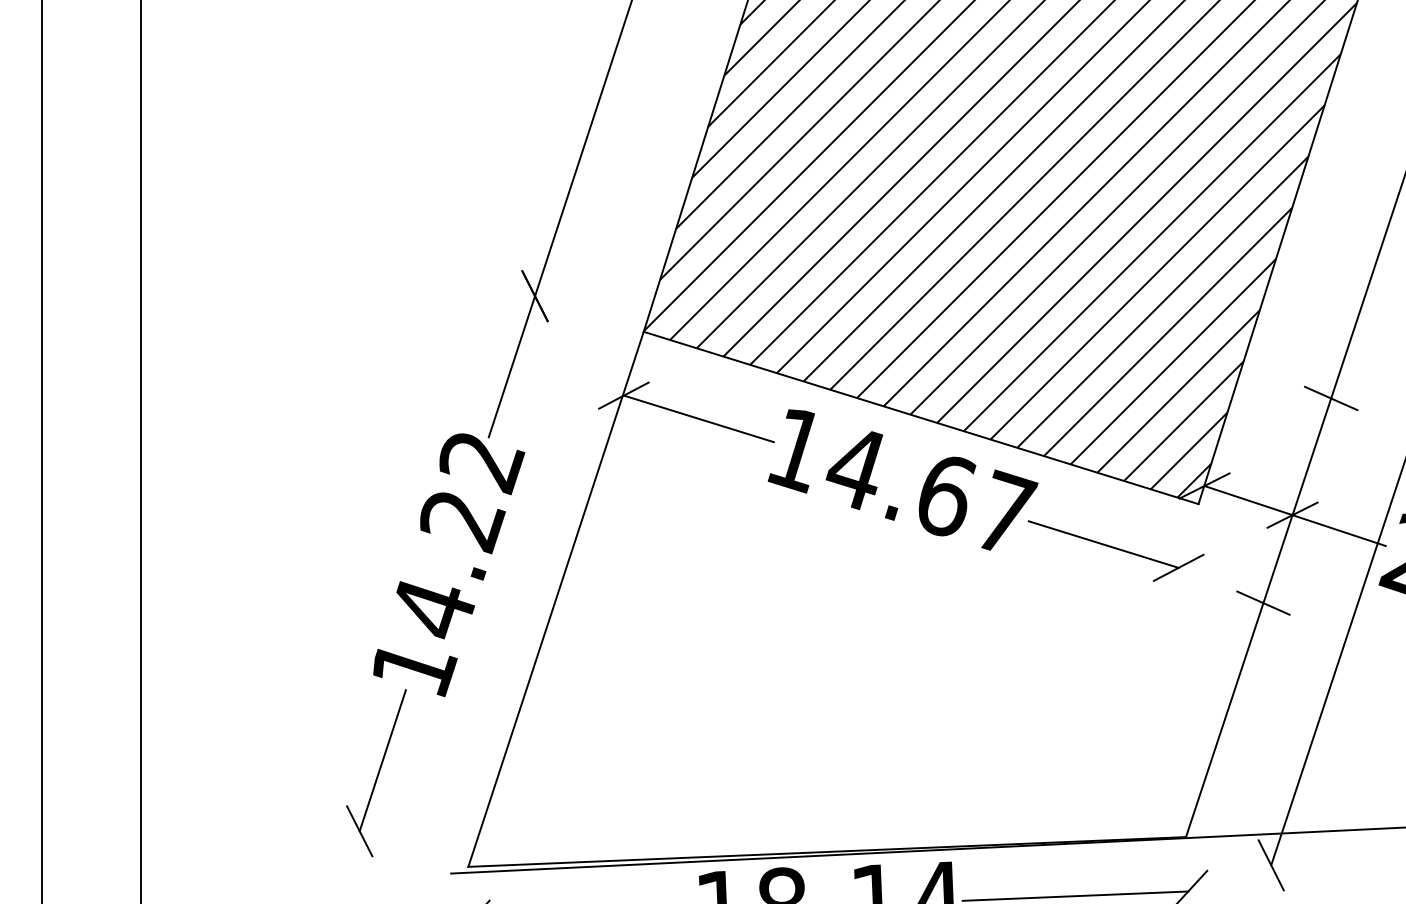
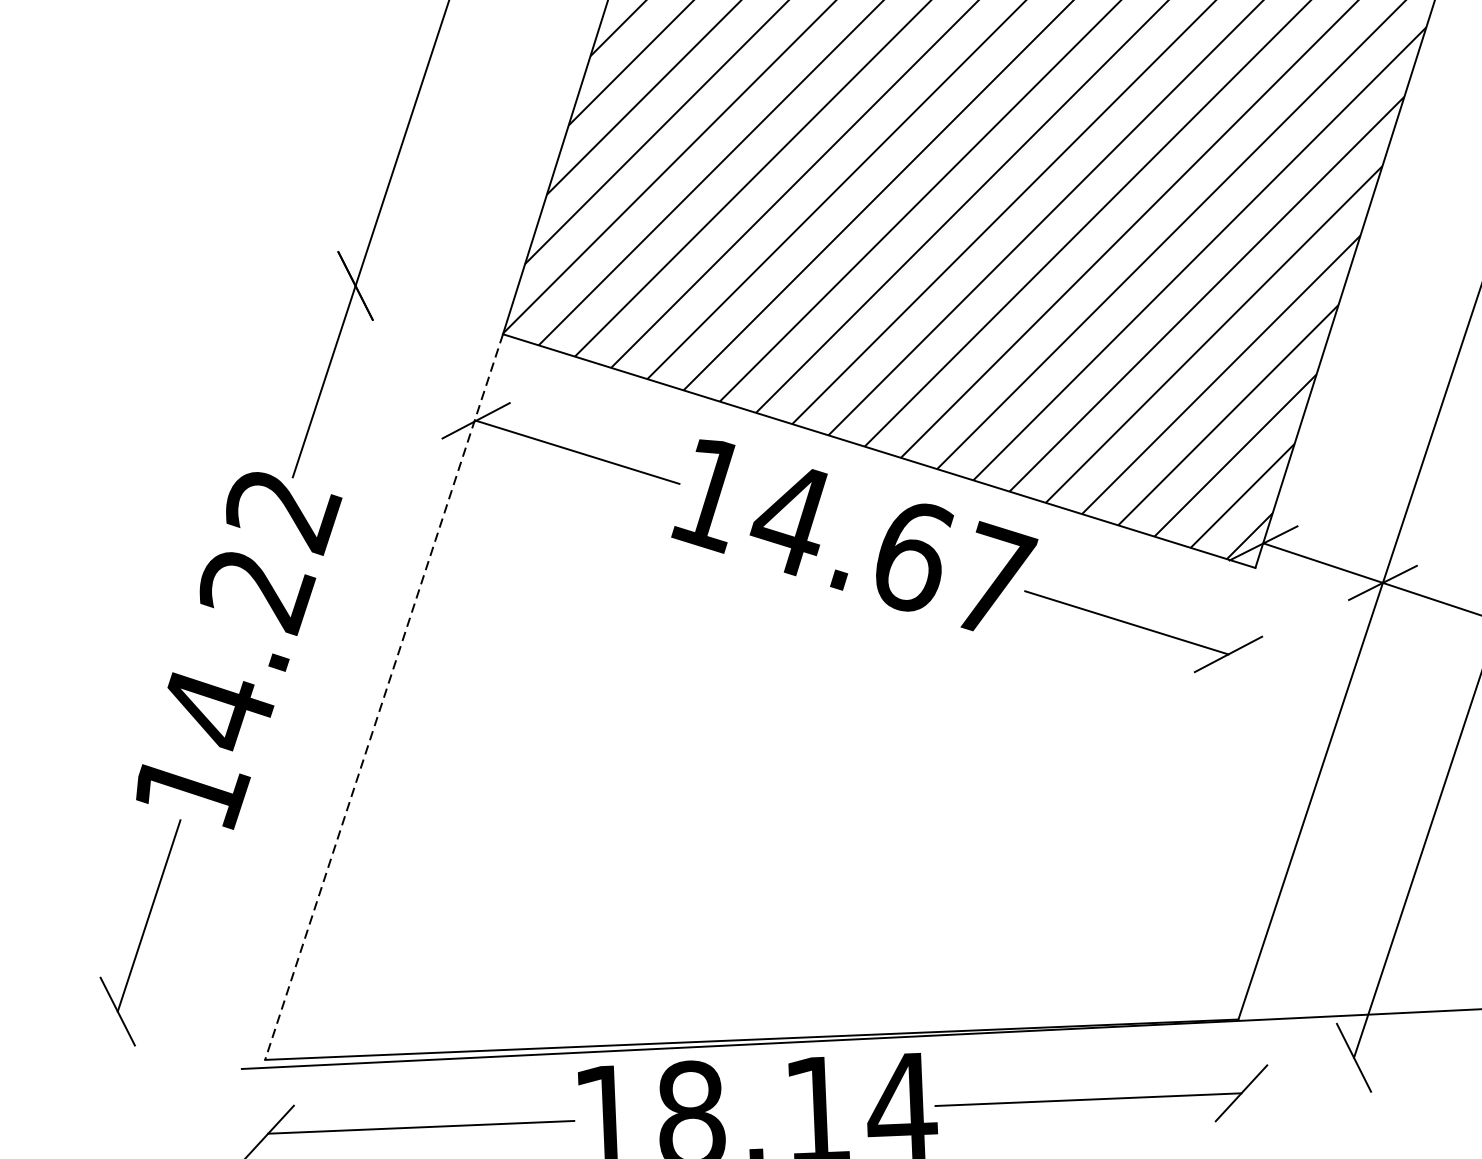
line: (1331, 398) -> (1435, 424), removed
line: (556, 599) -> (384, 697), solid -> dashed
line: (1263, 602) -> (1343, 701), removed

